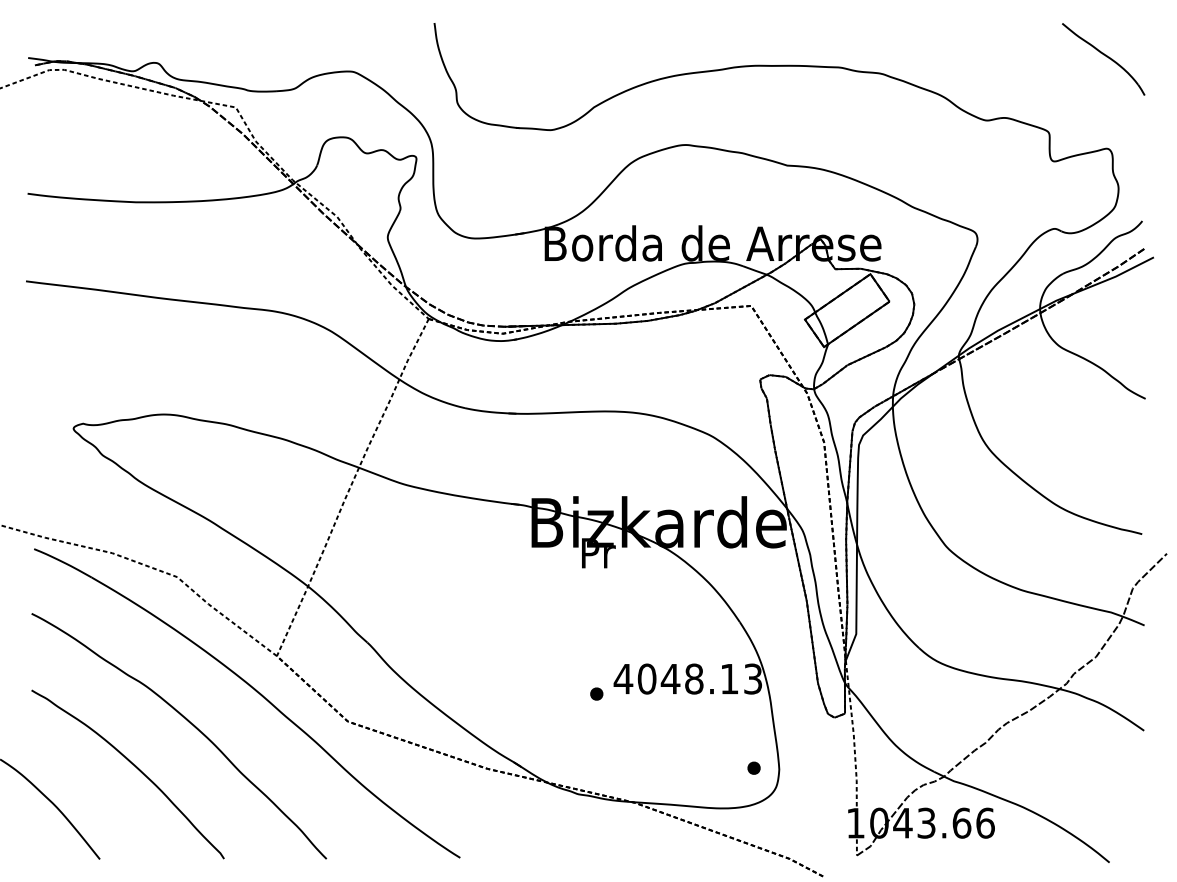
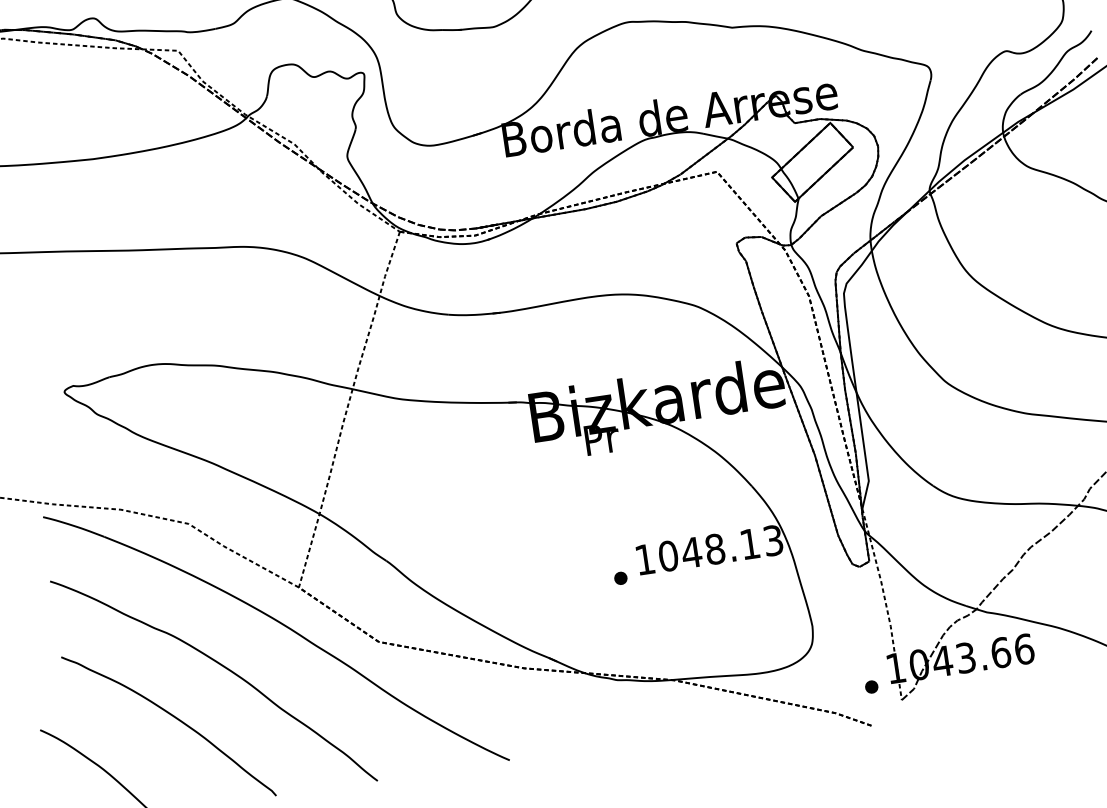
text: (623, 679) -> (645, 560), 4048.13 -> 1048.13
part: (753, 767) -> (871, 686), moved

